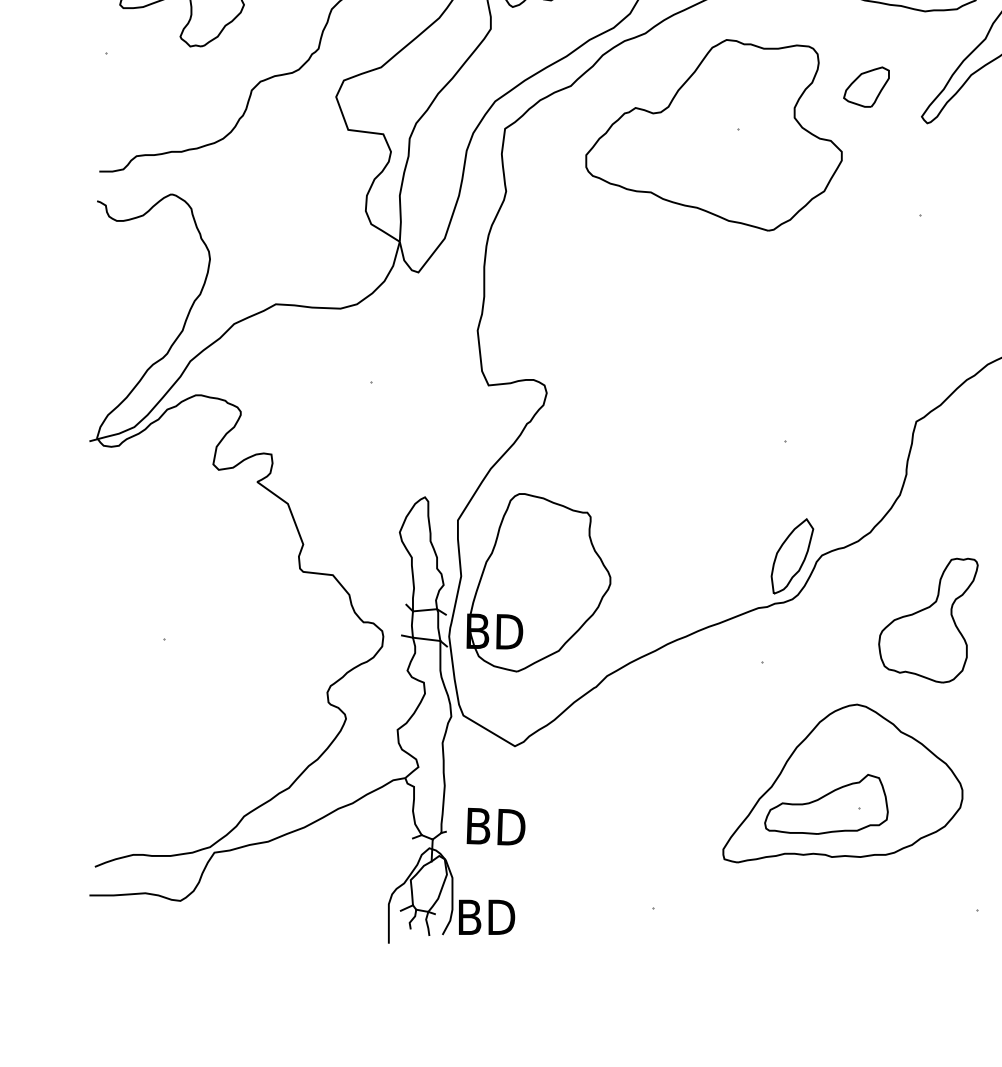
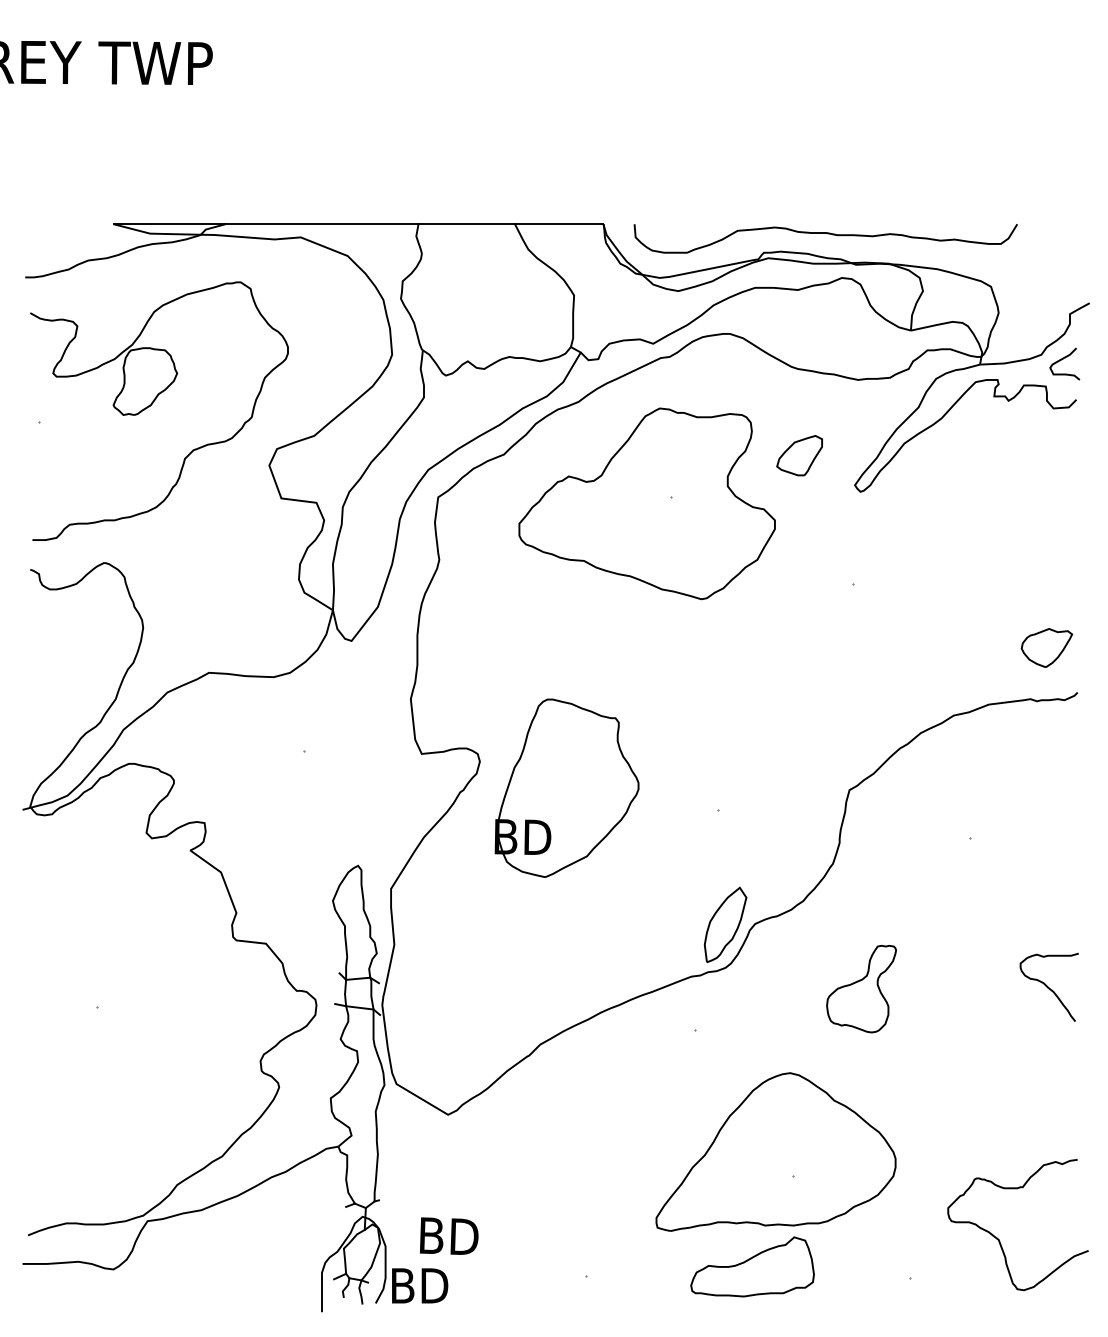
part: (538, 581) -> (566, 787), moved
part: (928, 619) -> (861, 988), size x0.7
part: (826, 803) -> (752, 1266), moved
text: (496, 825) -> (449, 1235), moved

